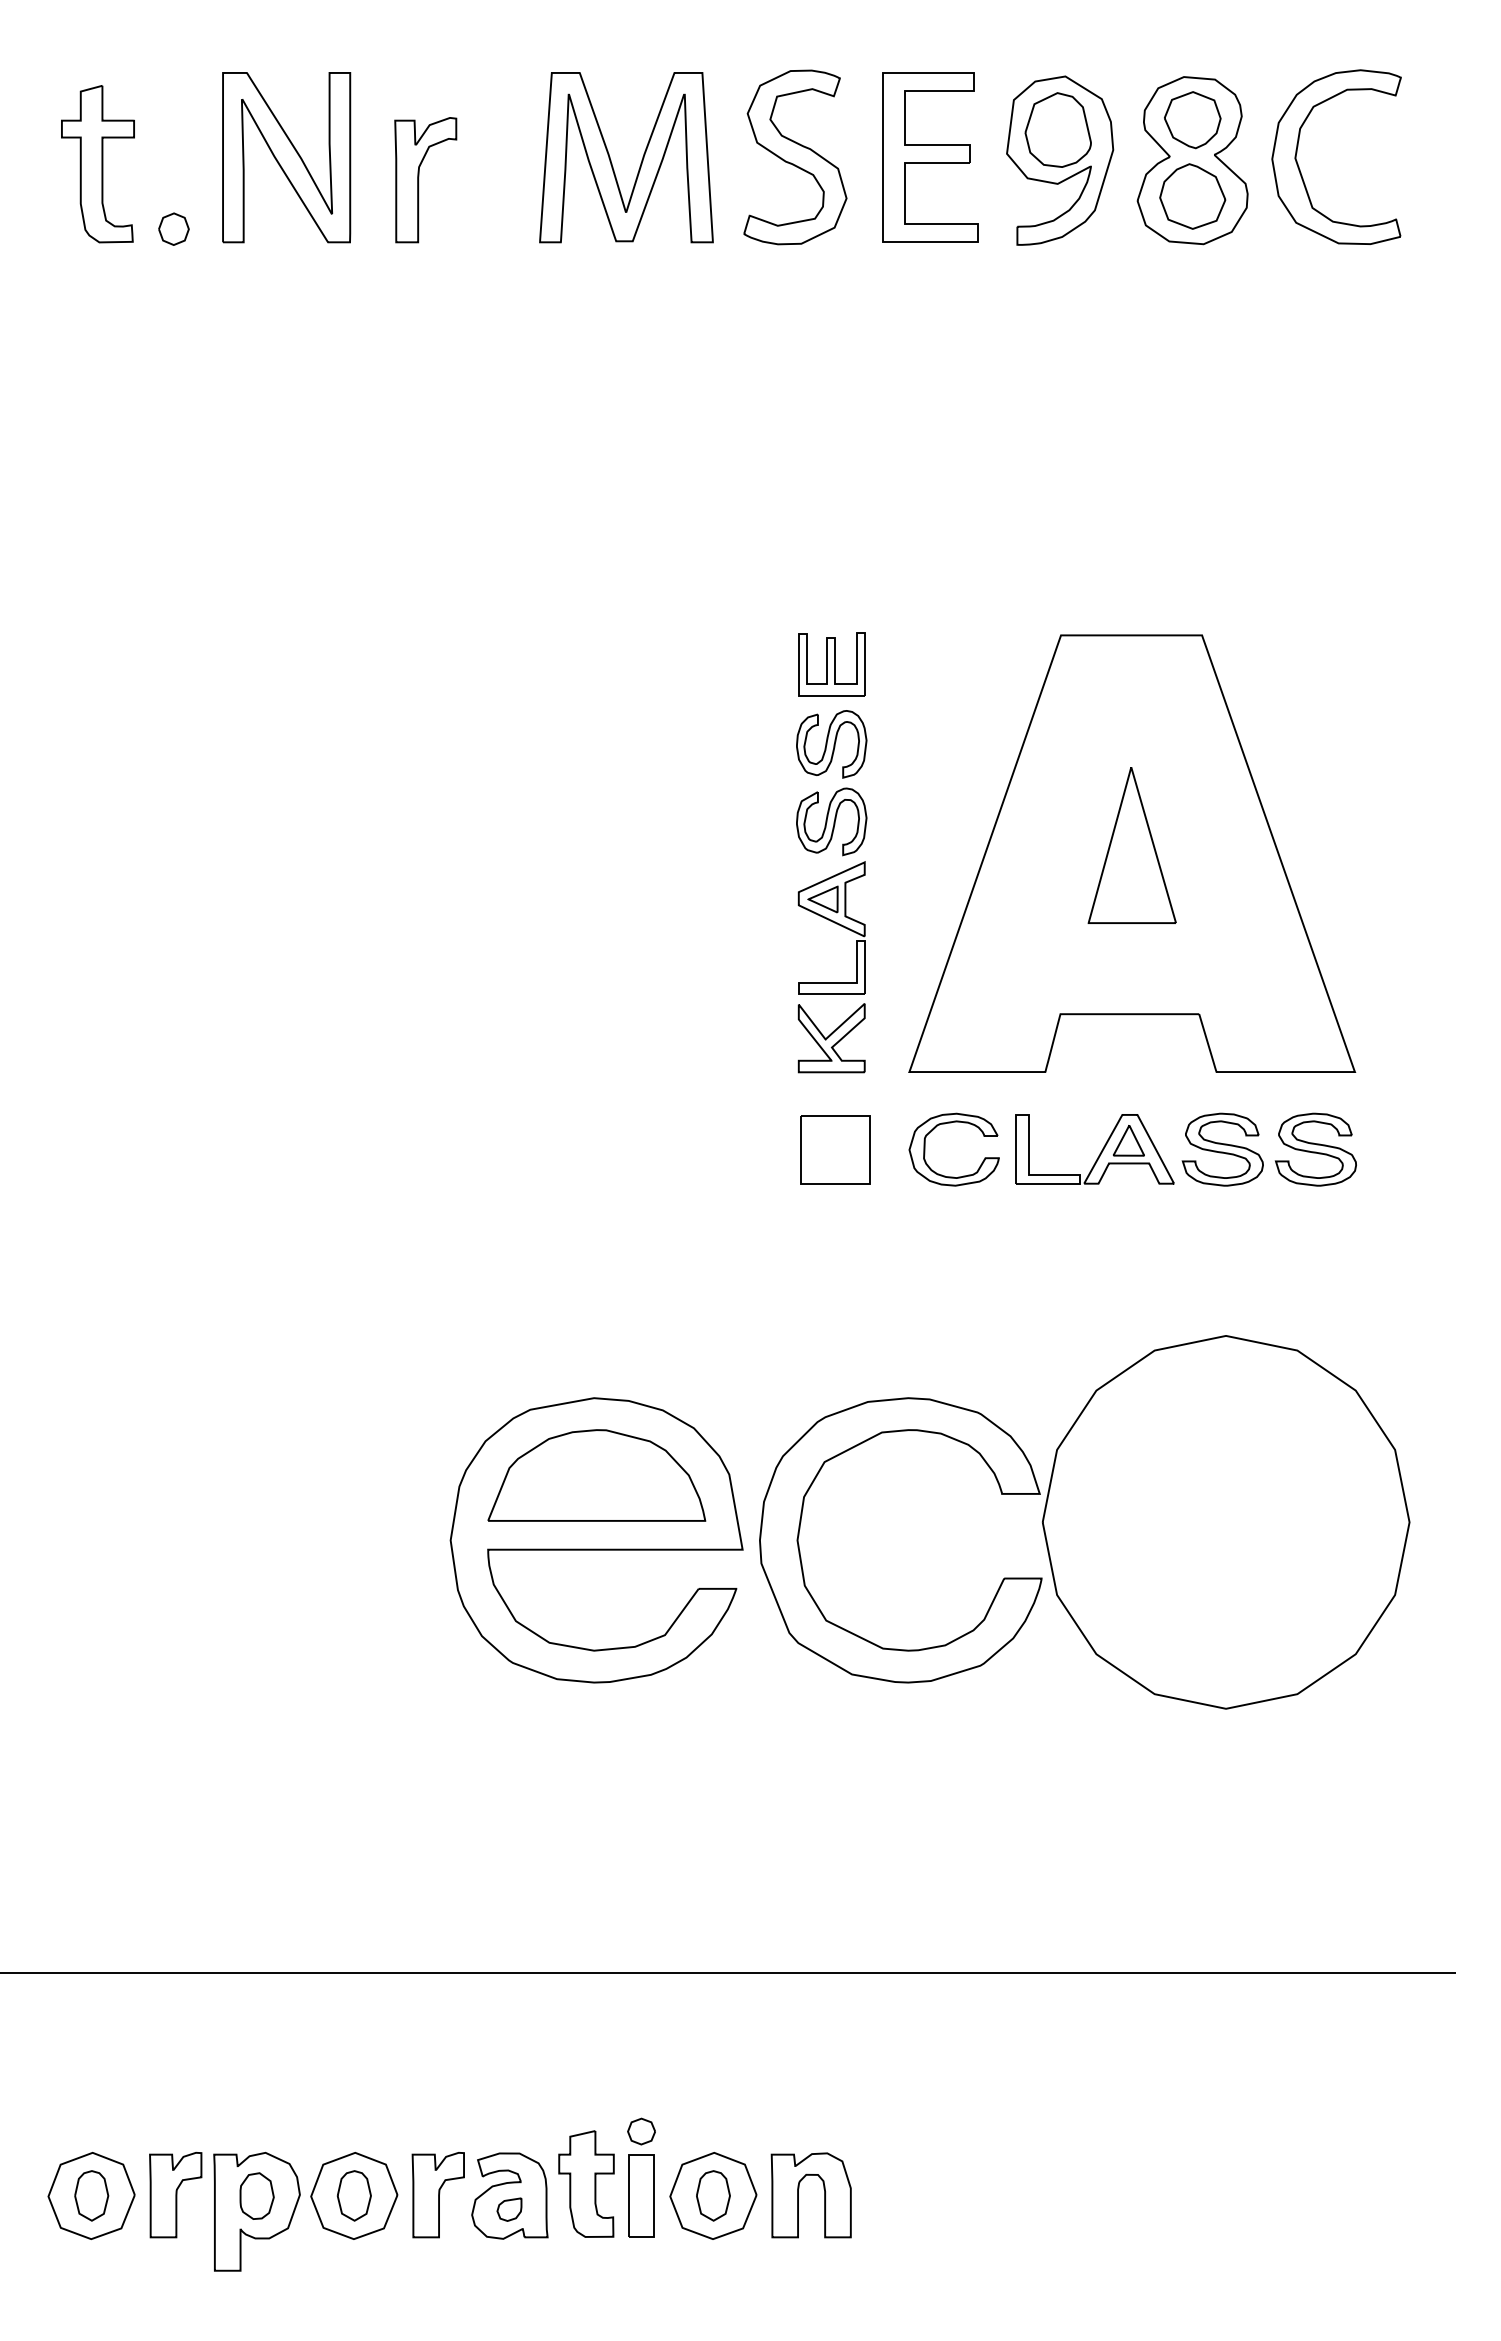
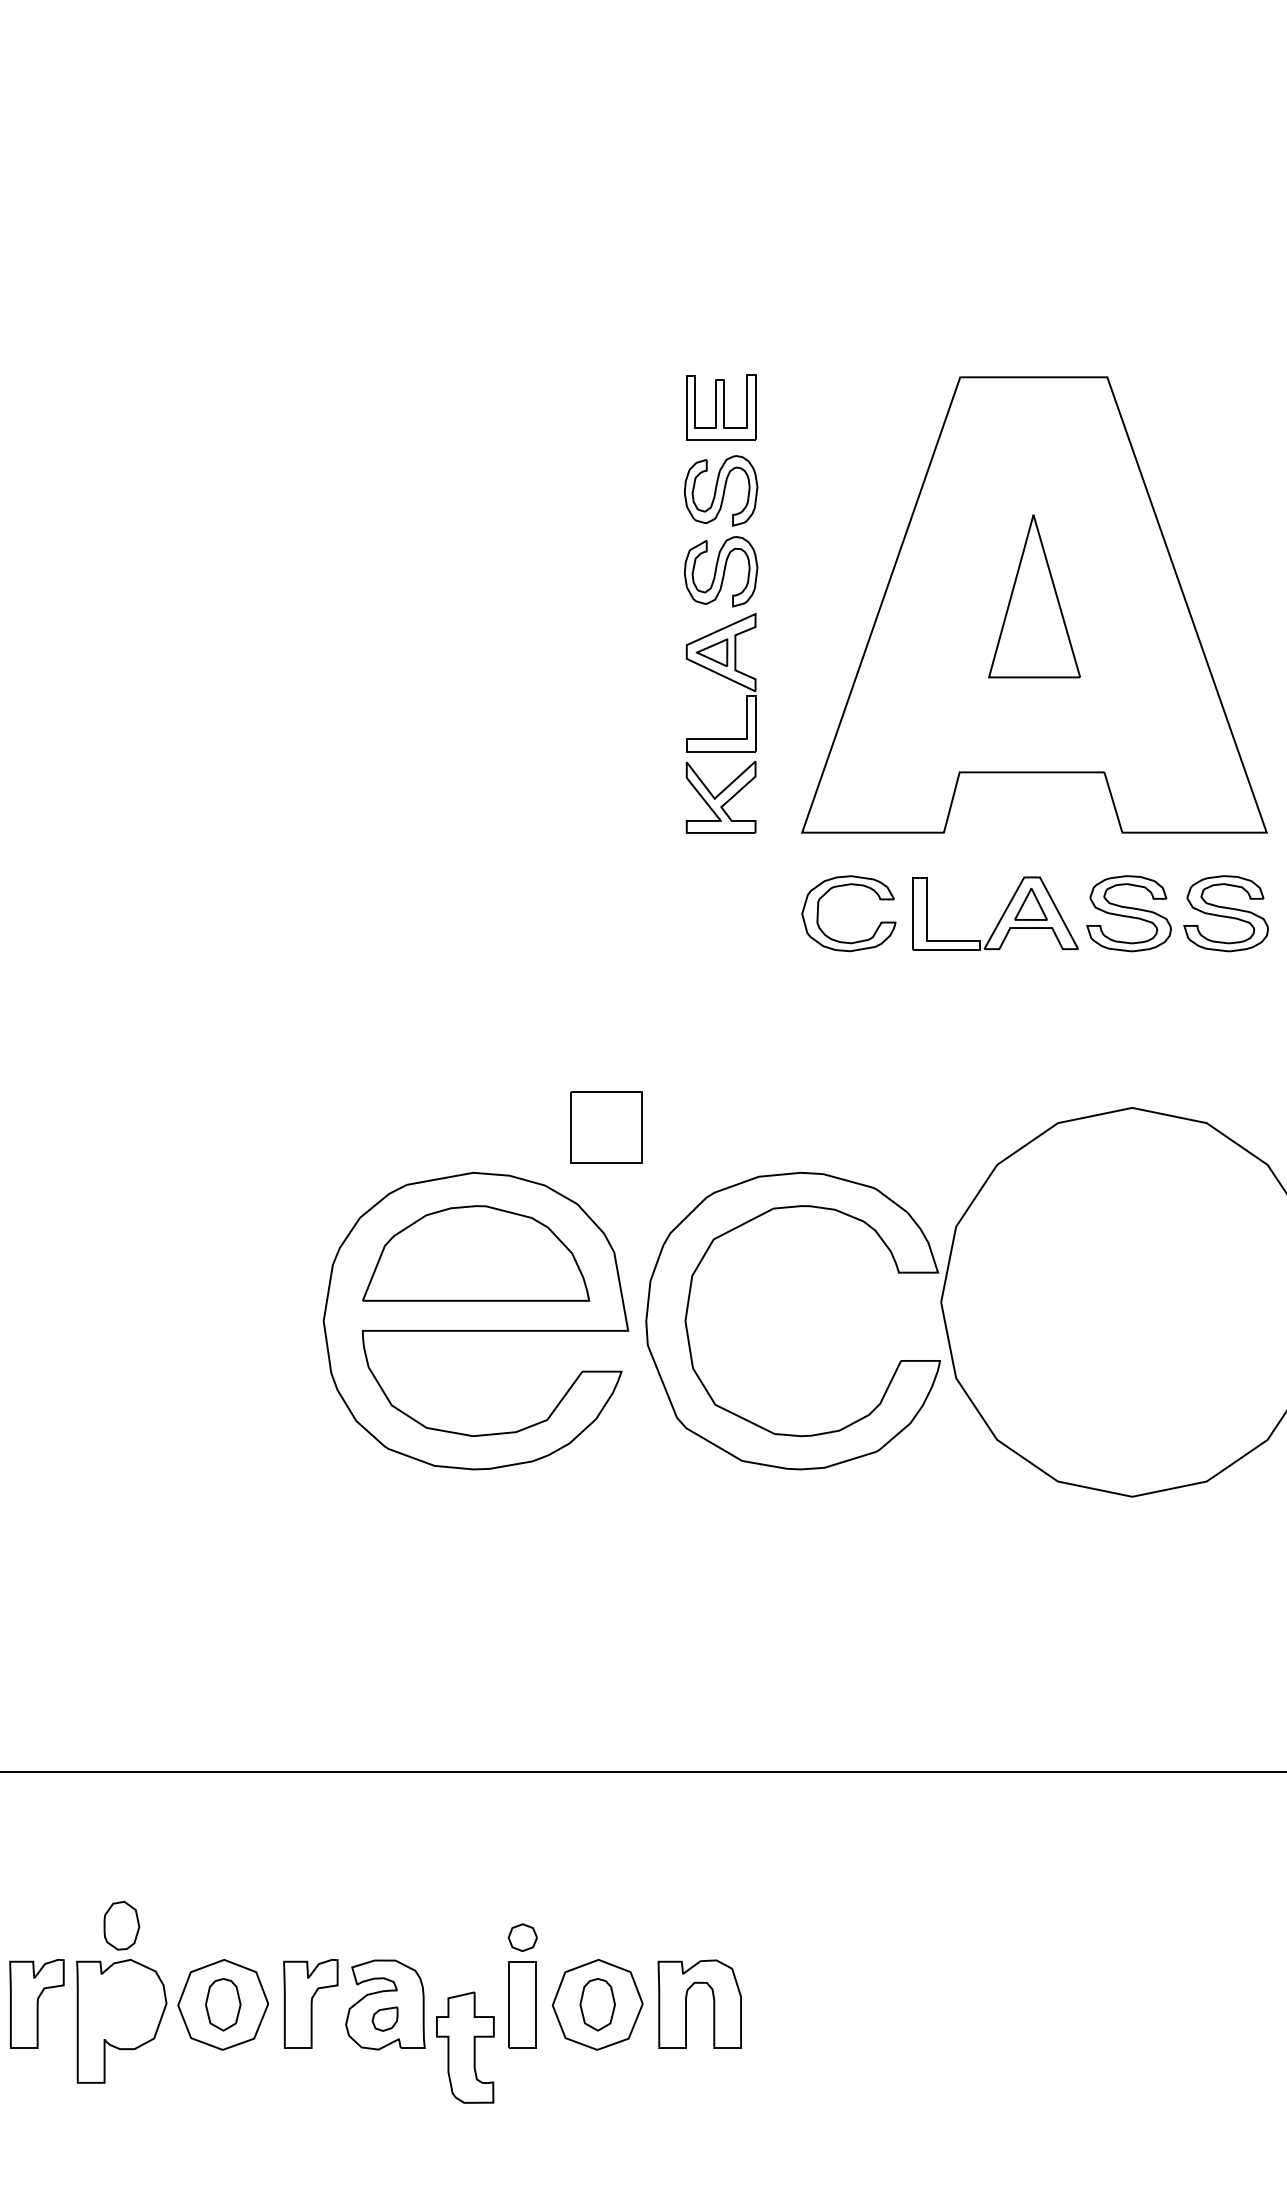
part: (835, 1149) -> (606, 1126), moved
part: (586, 2183) -> (465, 2047), moved
part: (256, 2195) -> (121, 1925), moved

